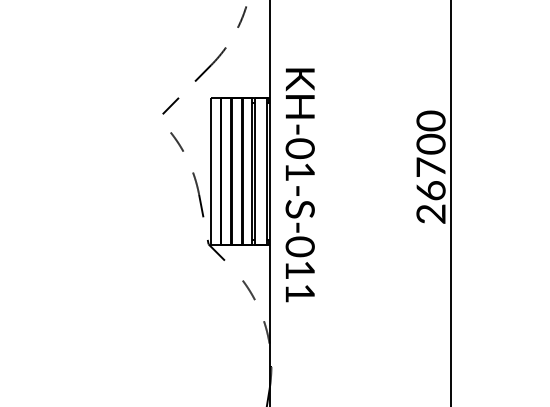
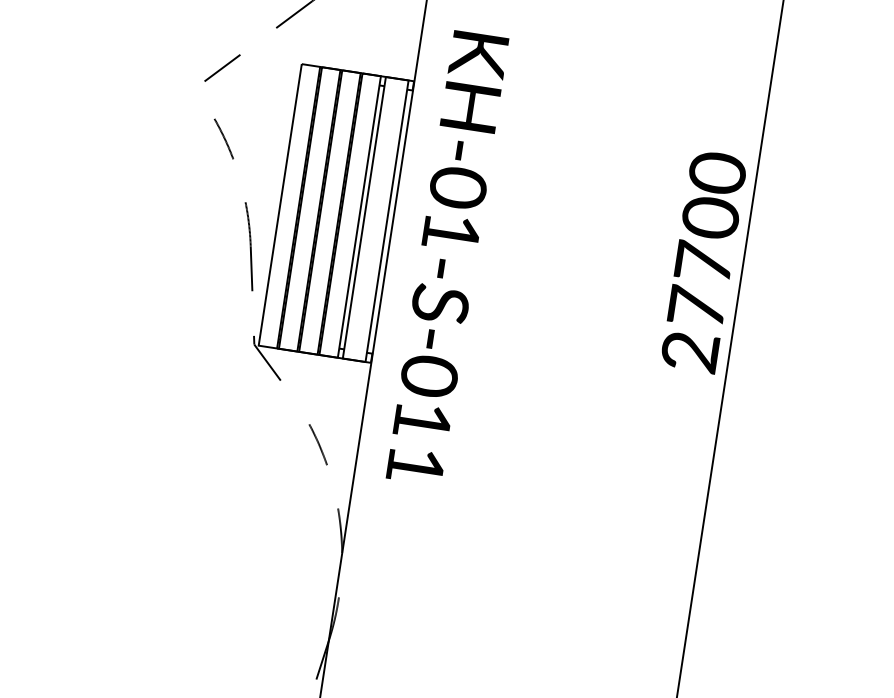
text: (430, 190) -> (696, 306), 26700 -> 27700

